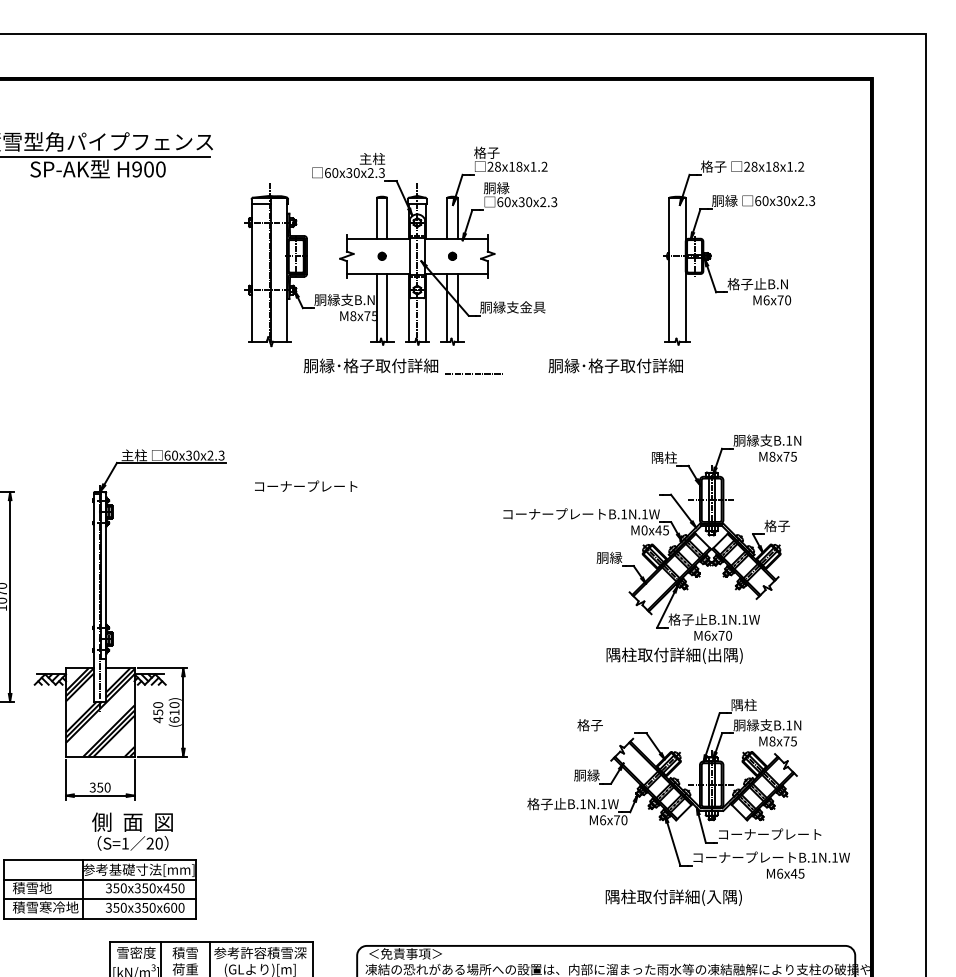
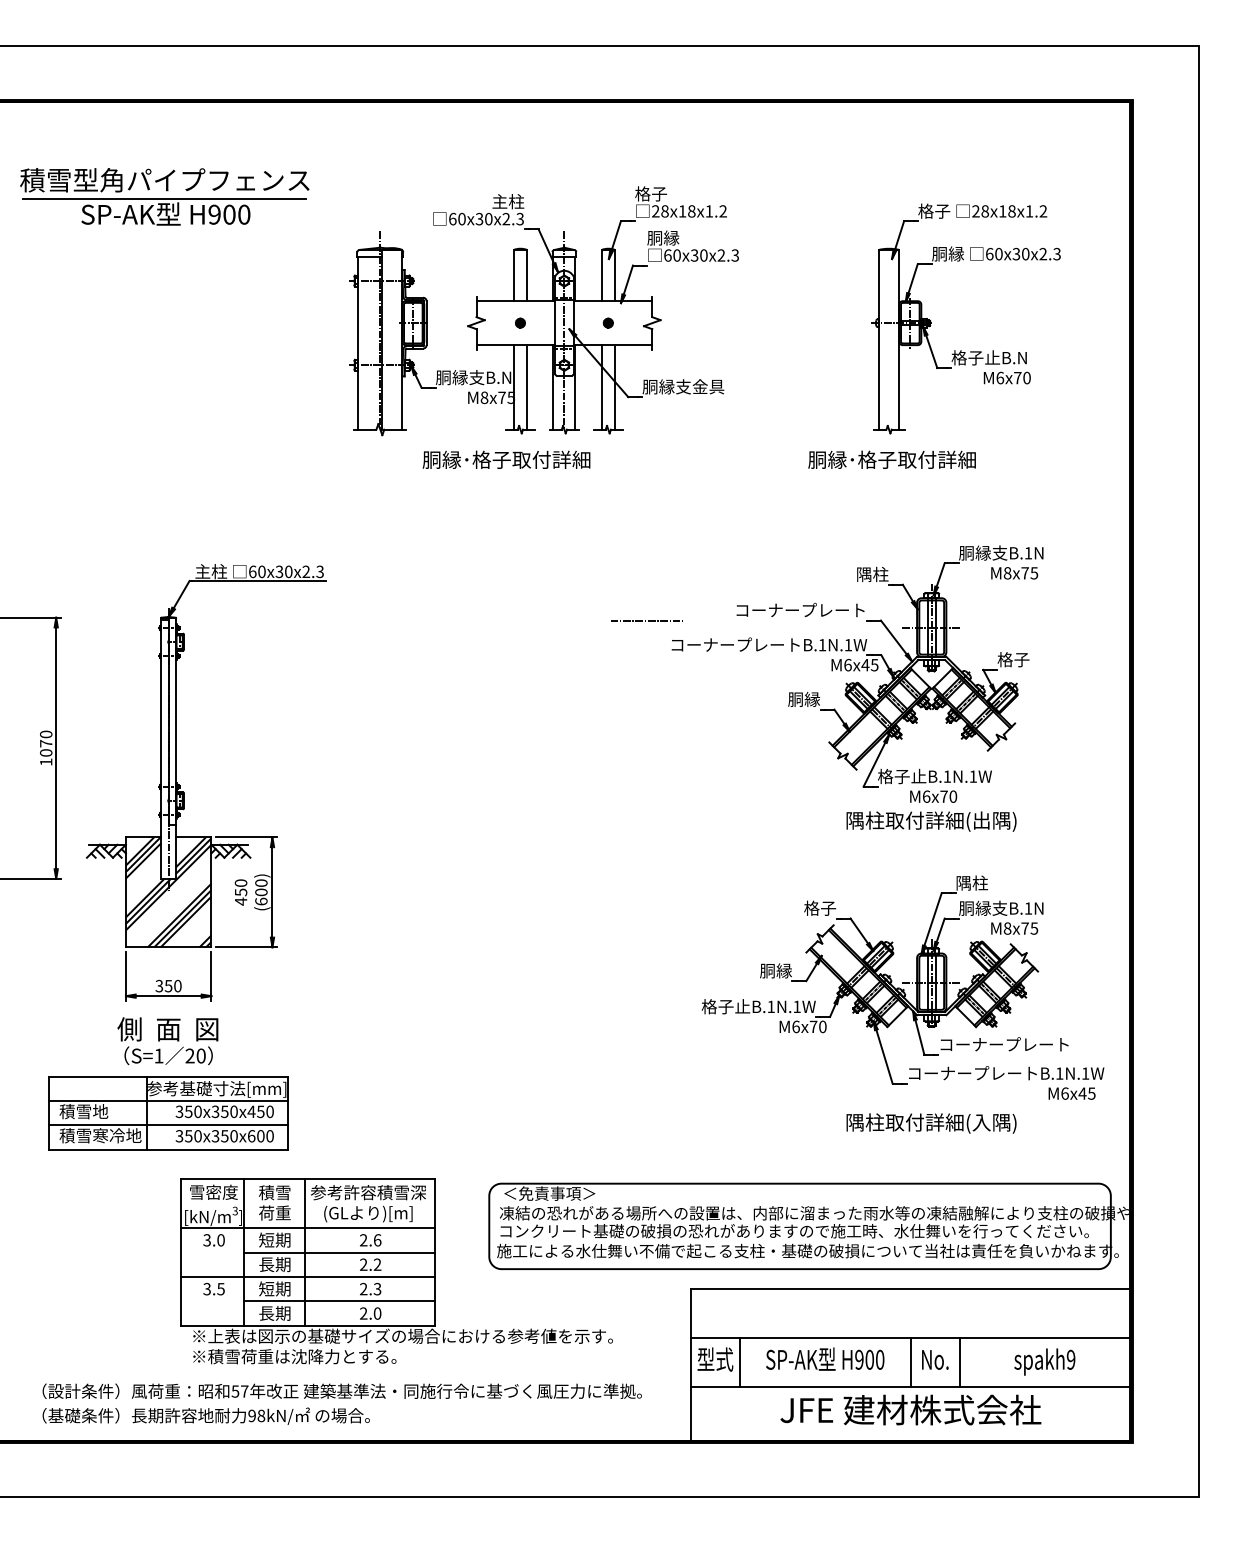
text: (615, 365) -> (891, 459), moved
line: (472, 373) -> (645, 620), moved
text: (306, 485) -> (800, 609), moved
text: (644, 530) -> (847, 665), M0x45 -> M6x45
text: (674, 655) -> (931, 821), moved
text: (174, 712) -> (261, 892), (610) -> (600)
text: (590, 724) -> (820, 907), moved
text: (132, 831) -> (167, 1041), moved
text: (785, 873) -> (1071, 1093), moved
text: (673, 897) -> (931, 1123), moved

